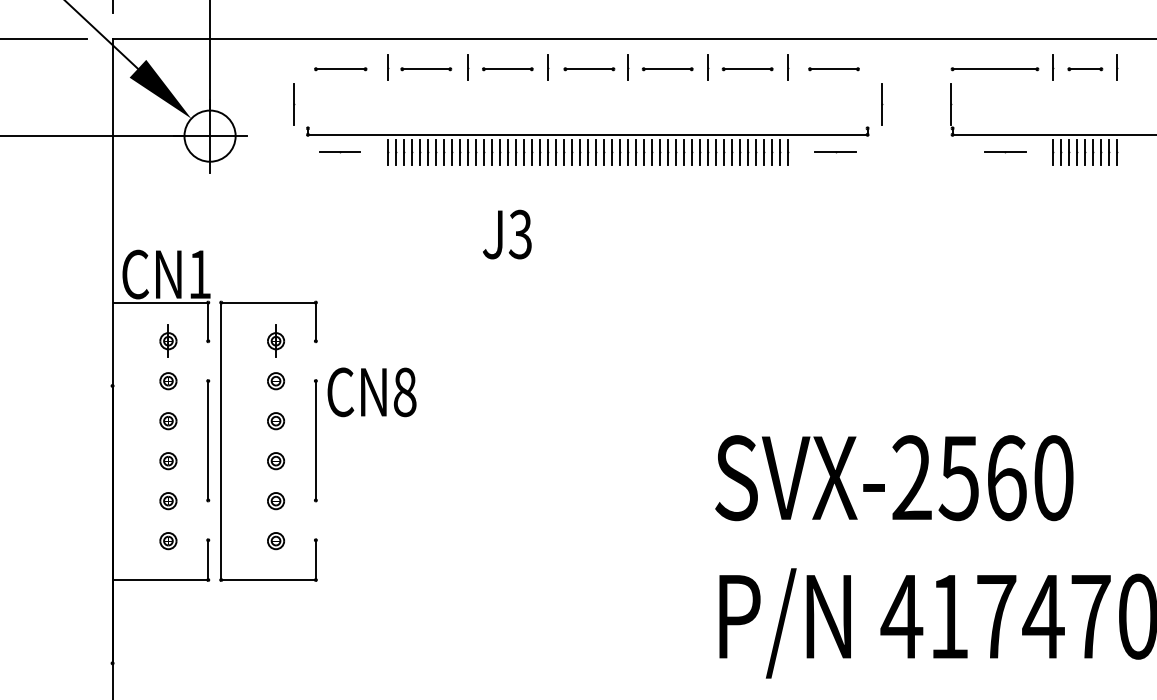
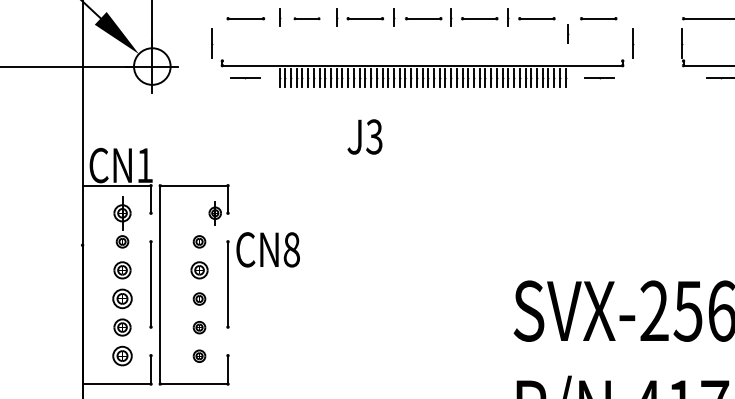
line: (788, 67) -> (568, 33), moved
part: (426, 69) -> (307, 18), size x0.7
part: (168, 340) -> (122, 212), size x1.4
part: (275, 340) -> (214, 212), moved
part: (168, 421) -> (122, 270), size x1.4
part: (275, 421) -> (199, 270), size x1.4
part: (168, 461) -> (122, 299), size x1.6
part: (168, 501) -> (122, 327), size x1.4
part: (168, 541) -> (122, 356), size x1.6

